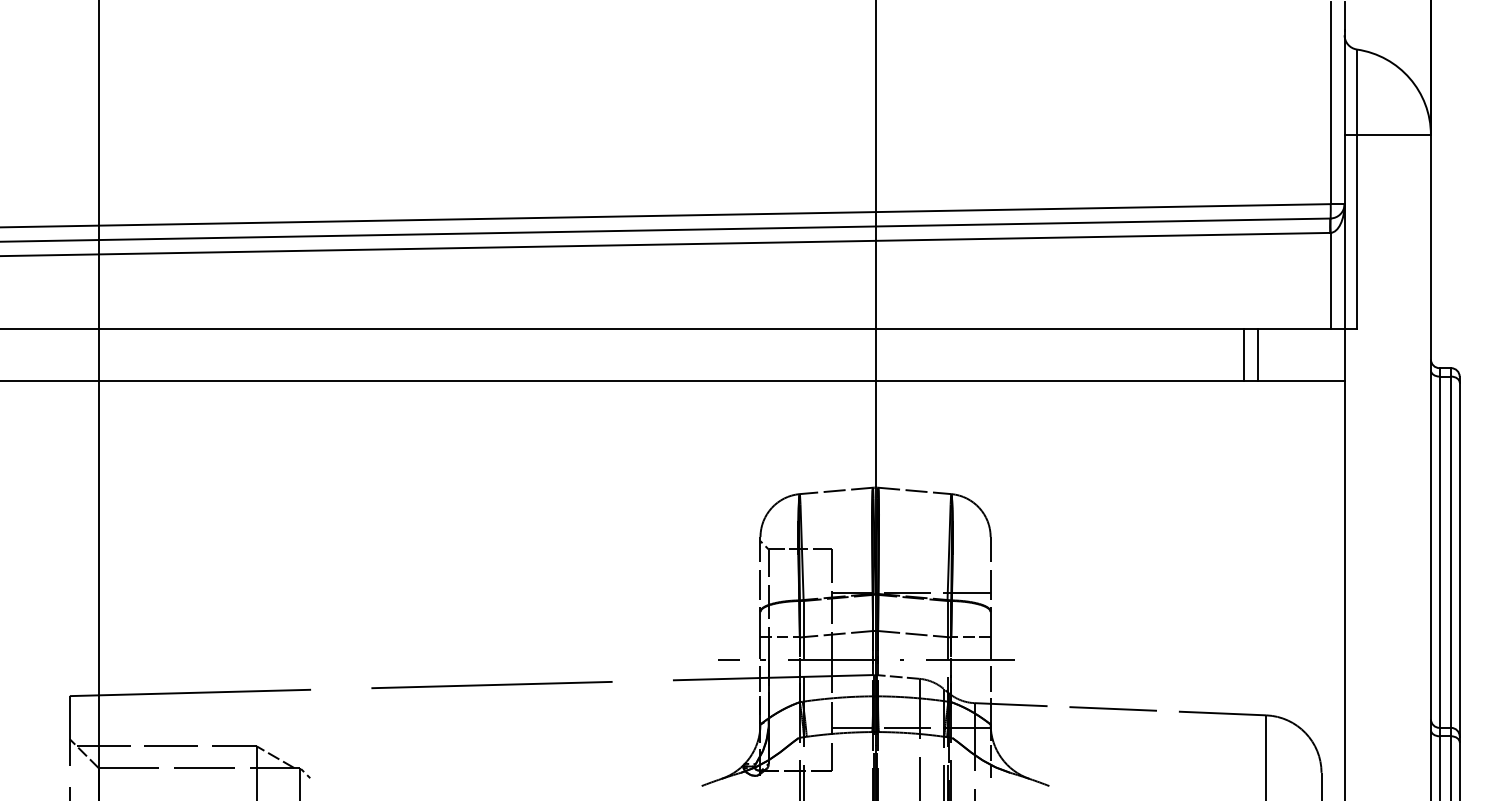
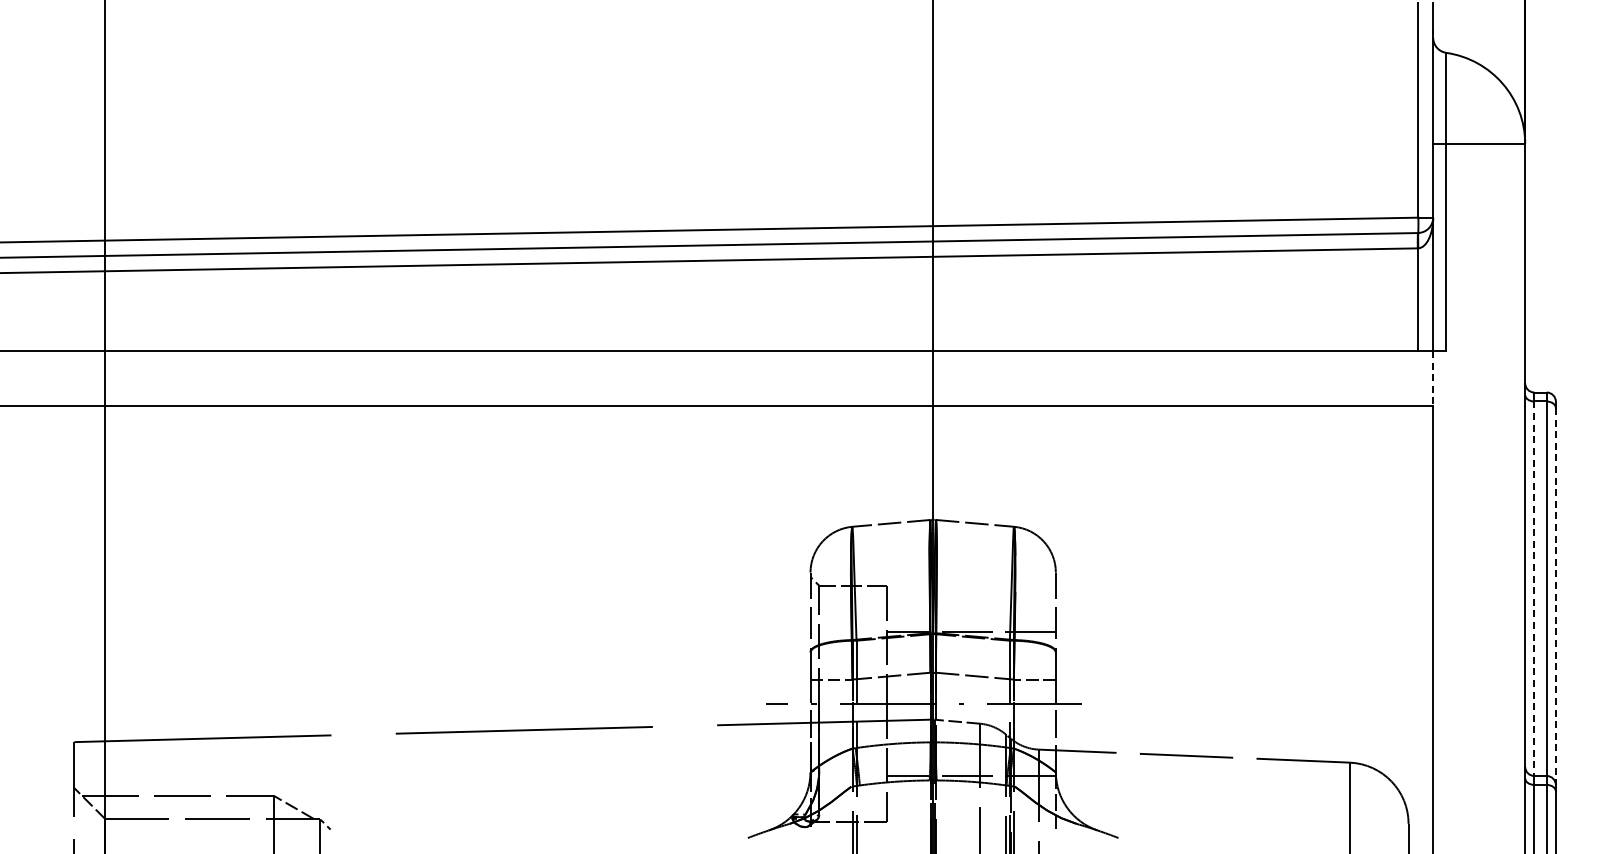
line: (1243, 355) -> (1325, 378), removed
line: (1257, 355) -> (1340, 378), removed
line: (1344, 355) -> (1433, 378), solid -> dashed
line: (1439, 552) -> (1534, 589), solid -> dashed
line: (1459, 559) -> (1555, 596), solid -> dashed

